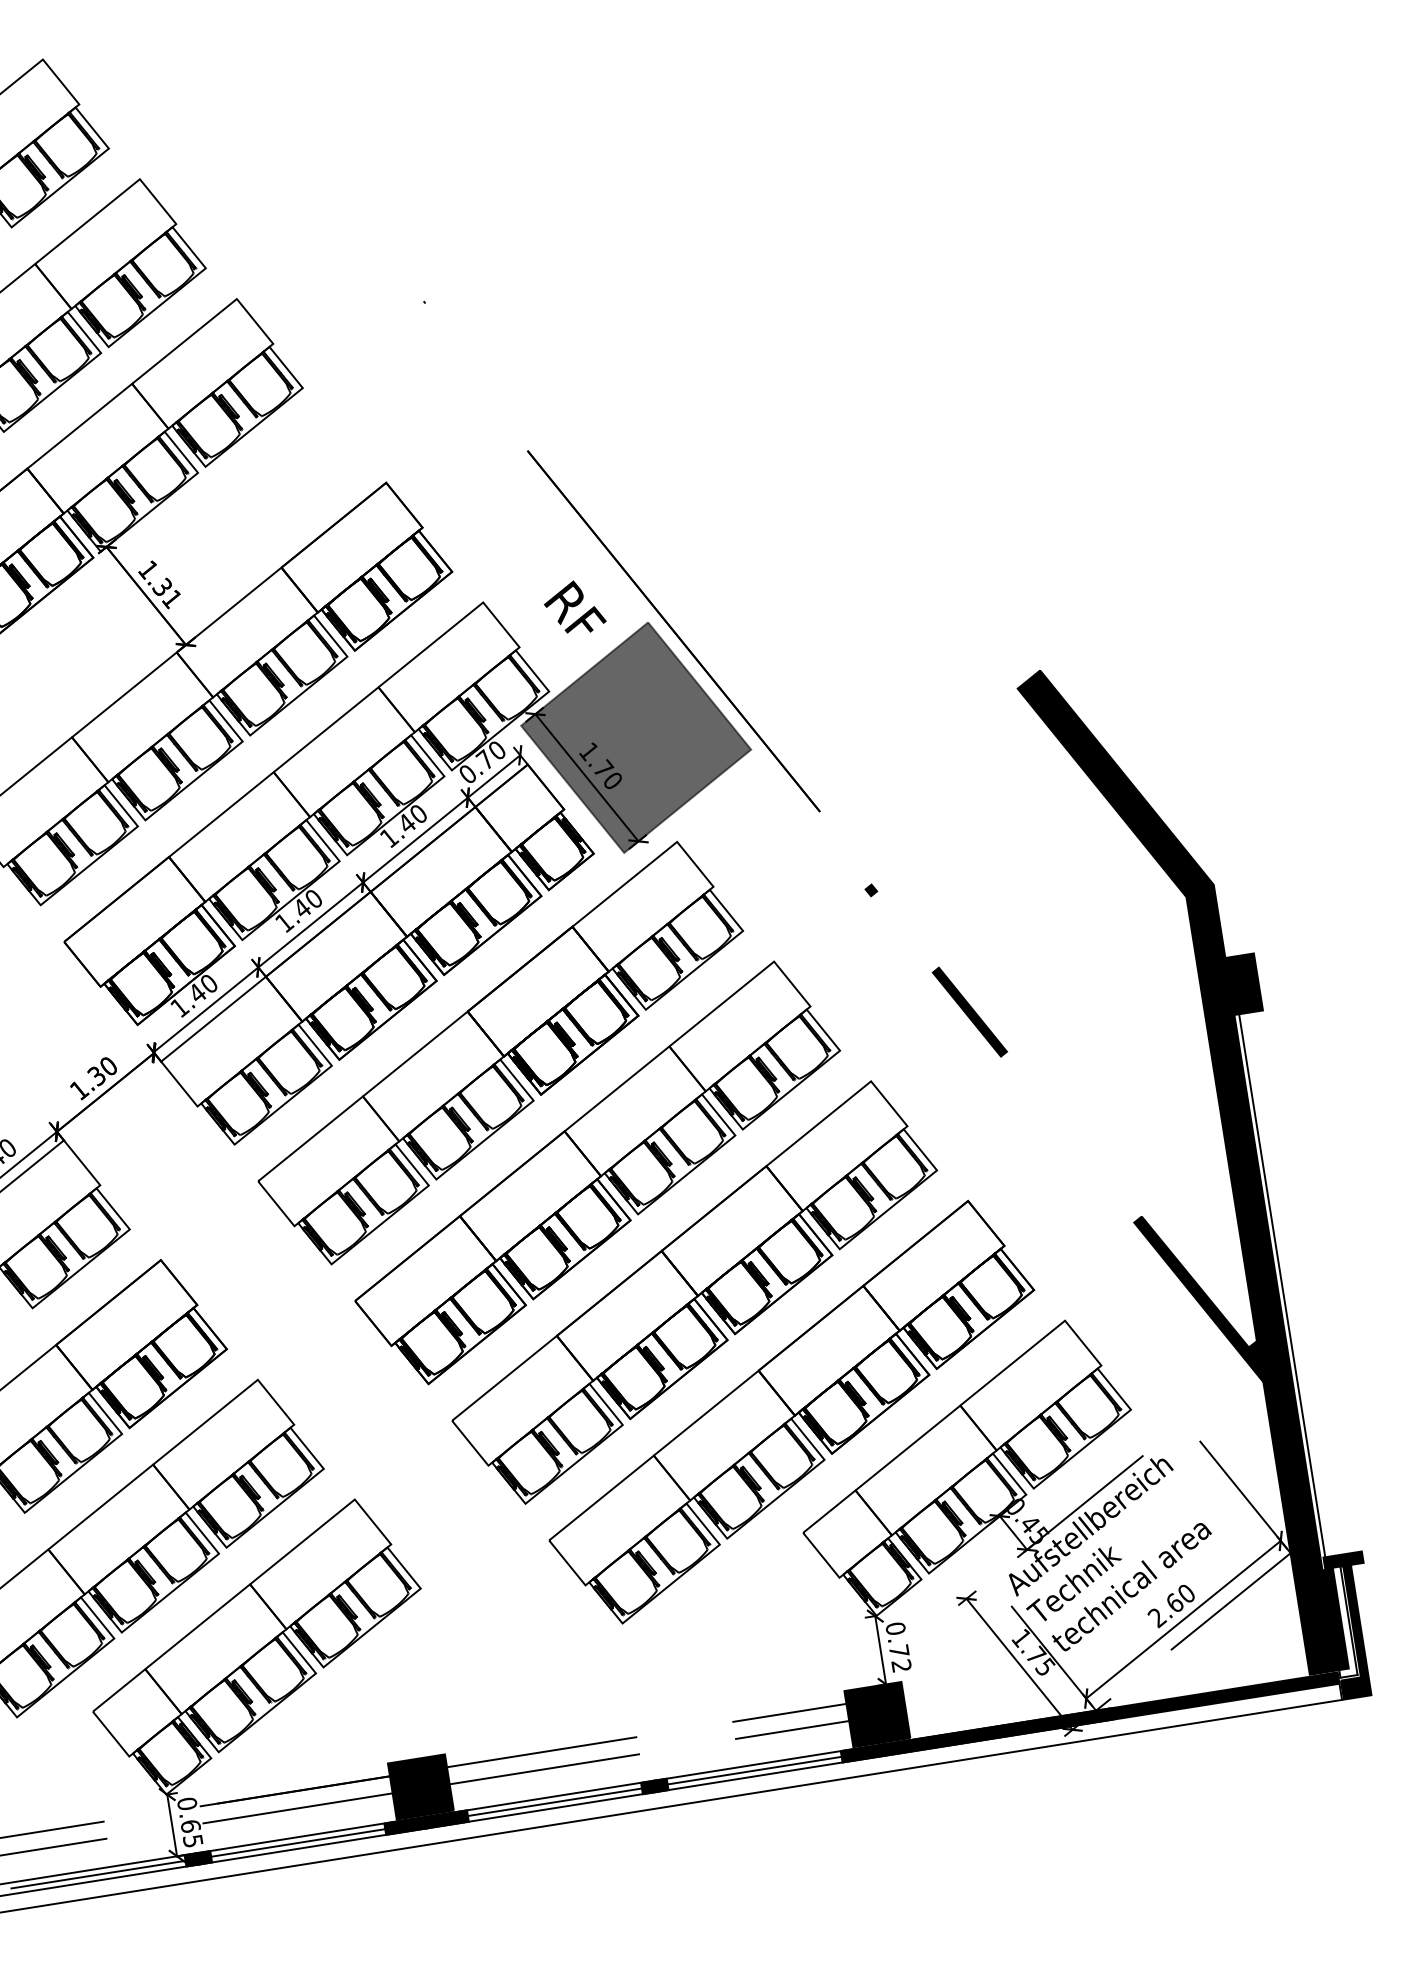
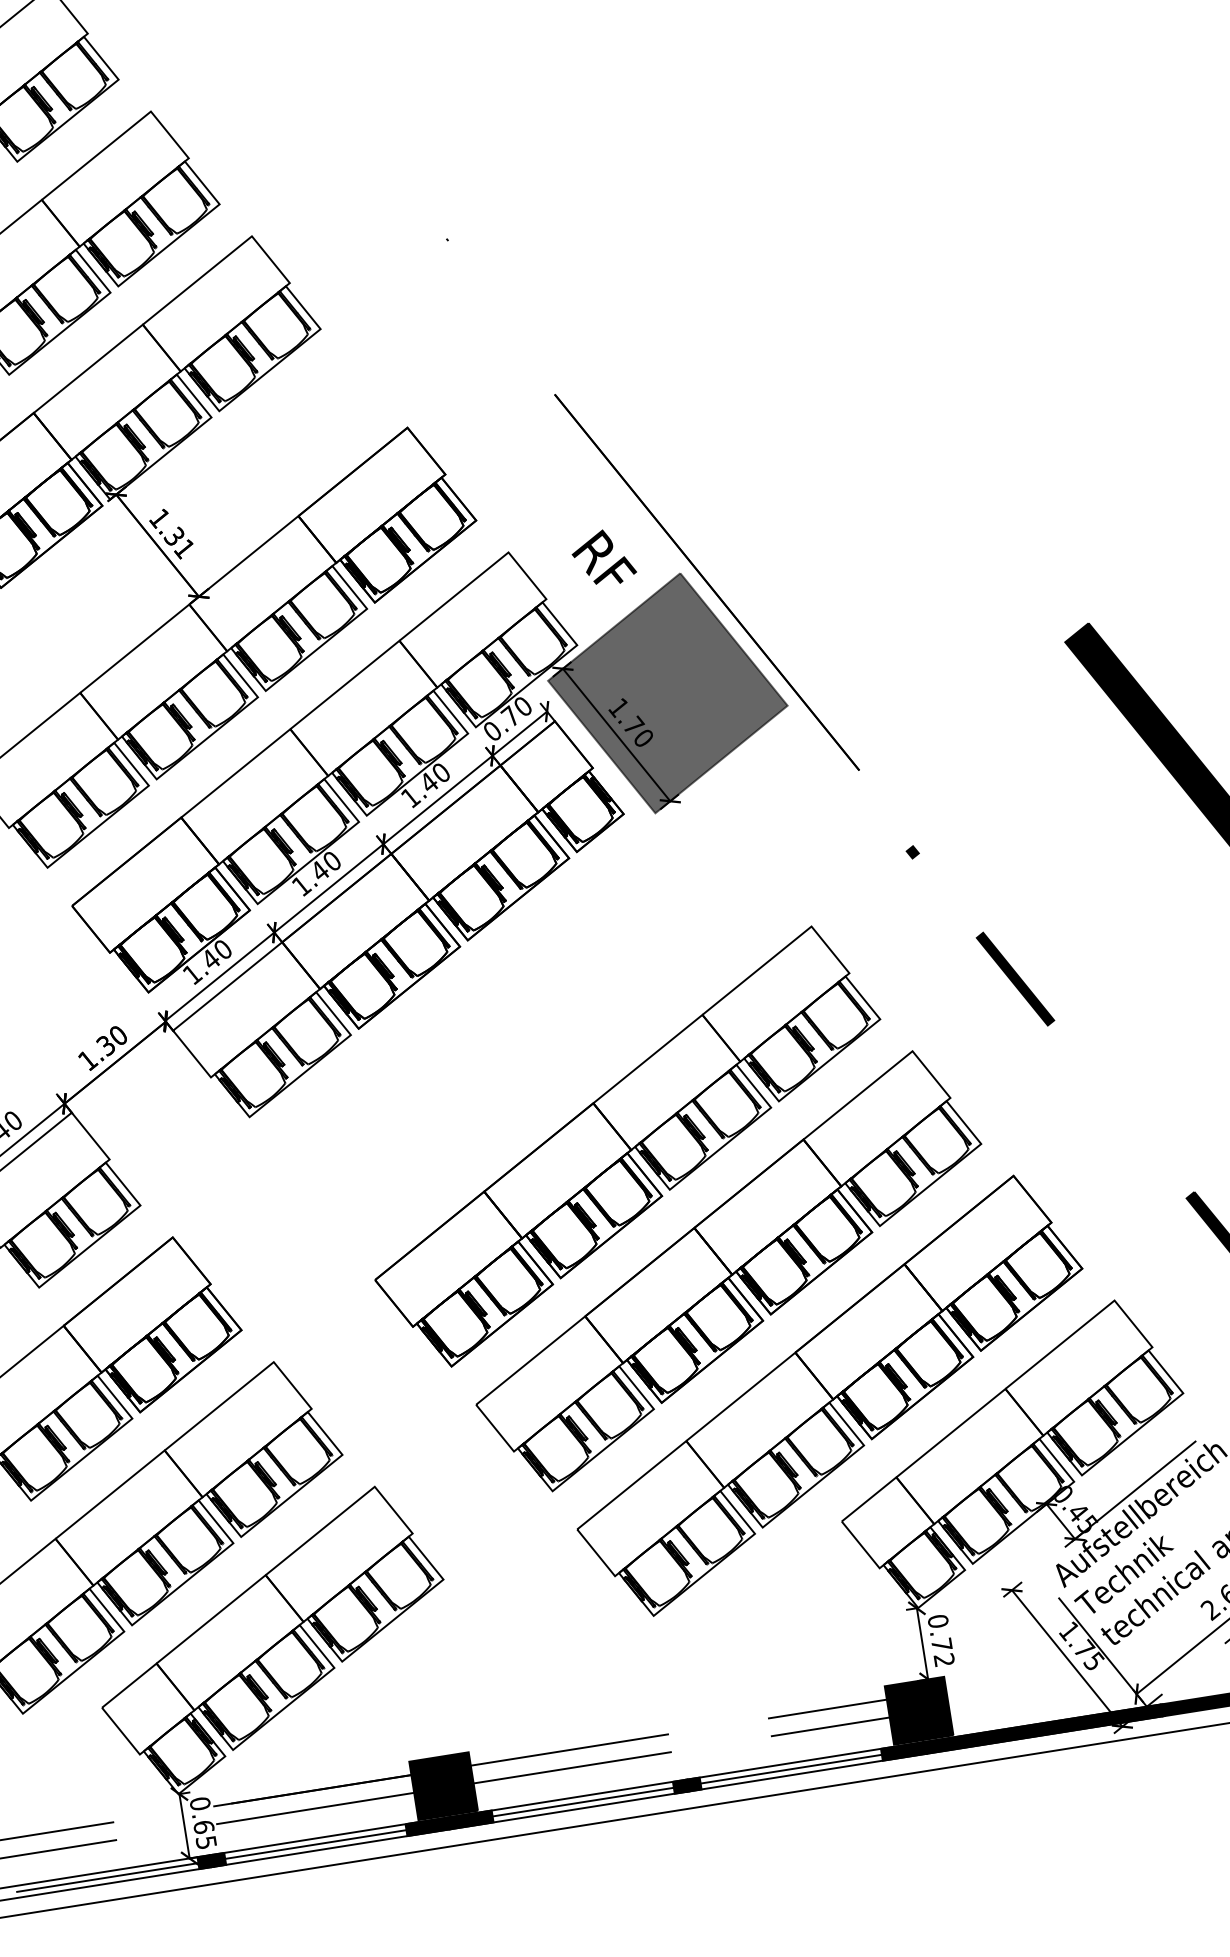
part: (500, 1052) -> (526, 1021), removed

